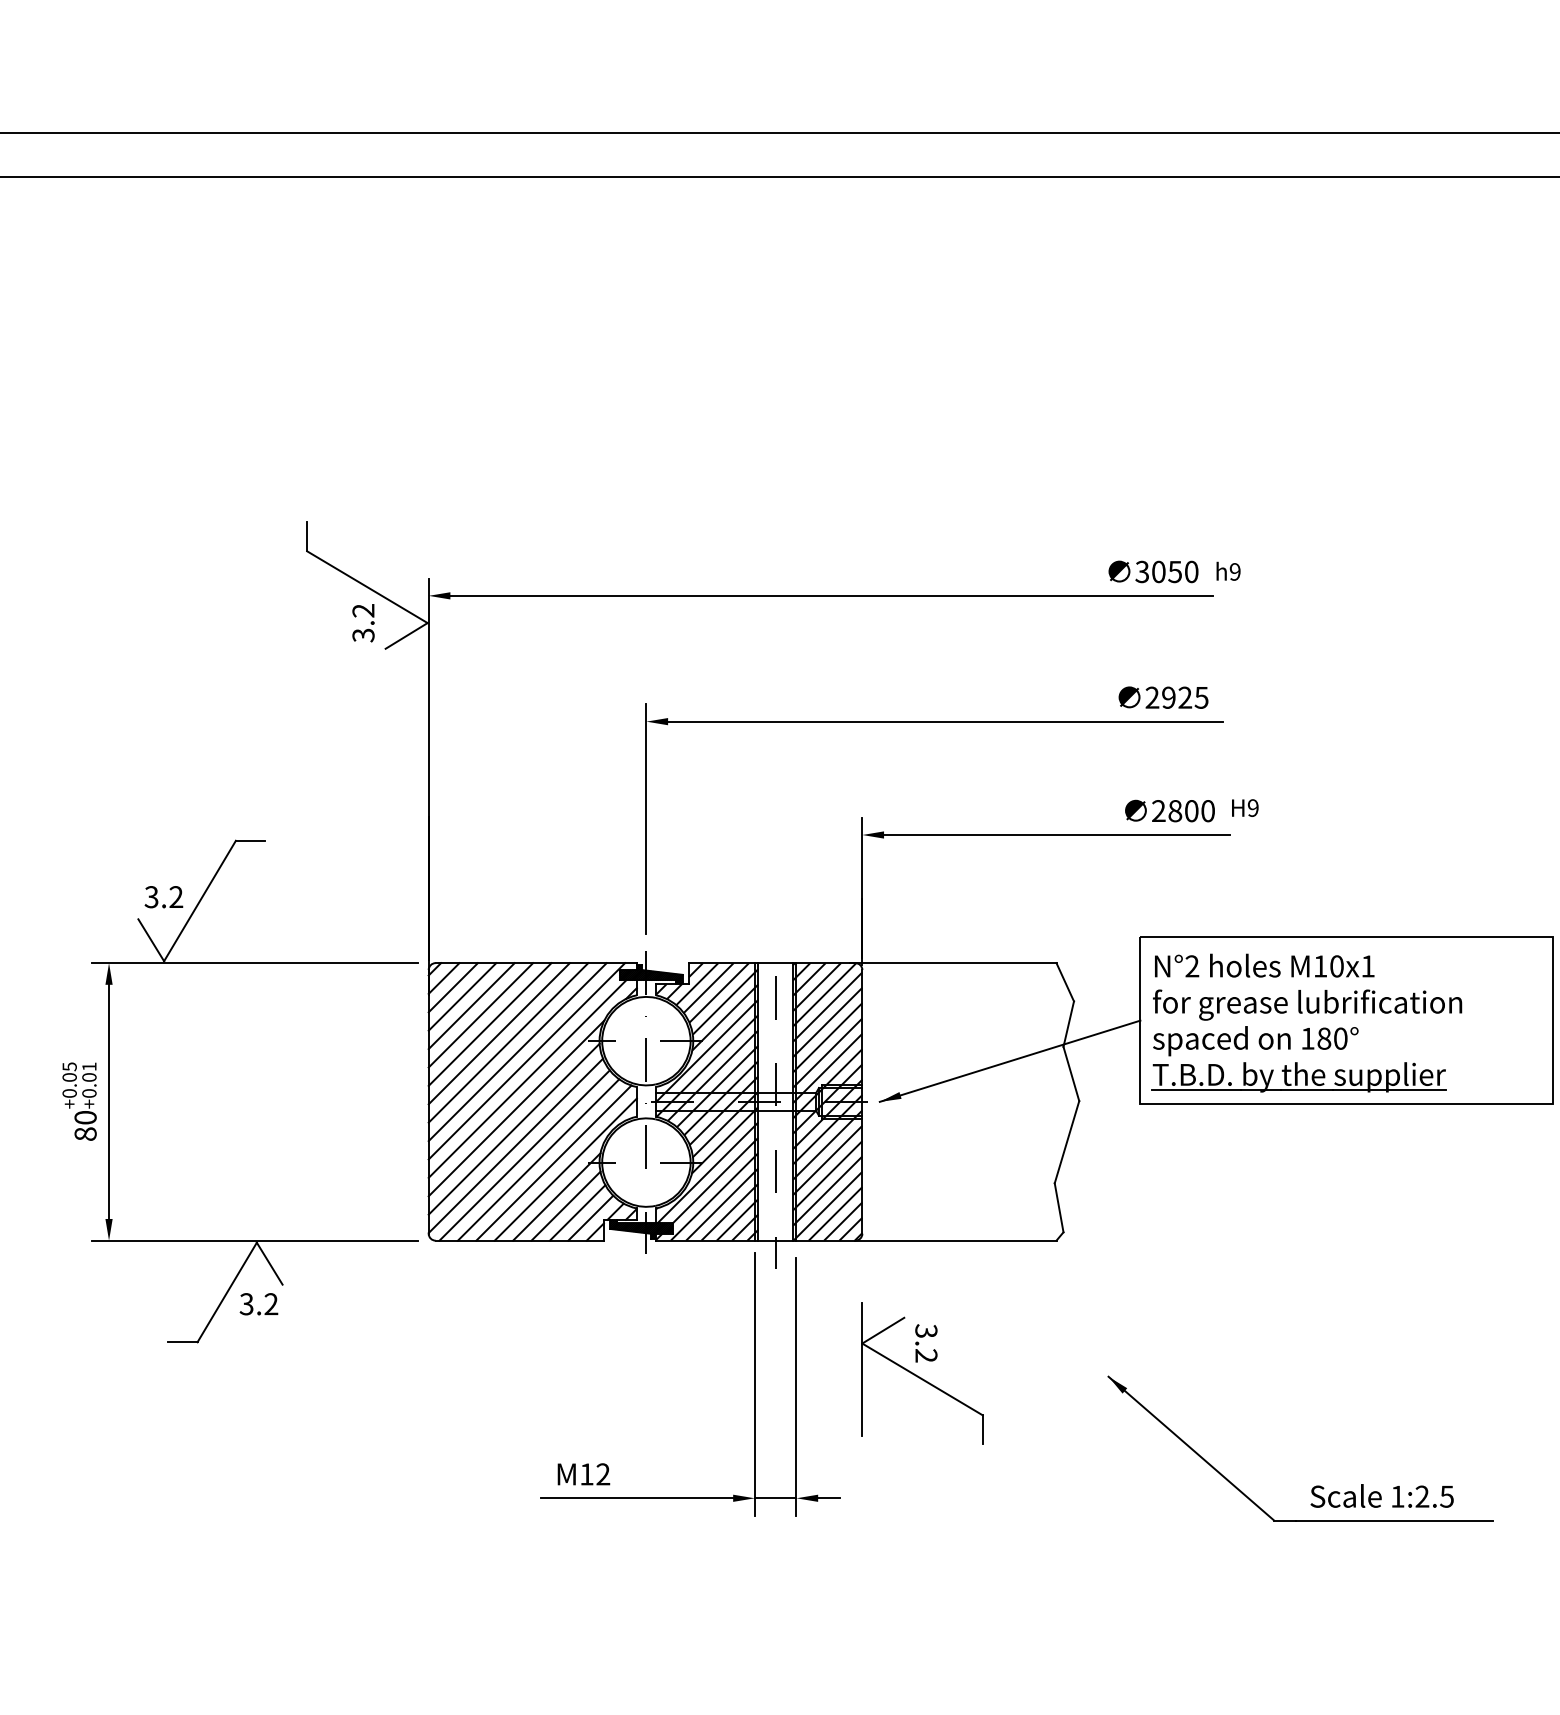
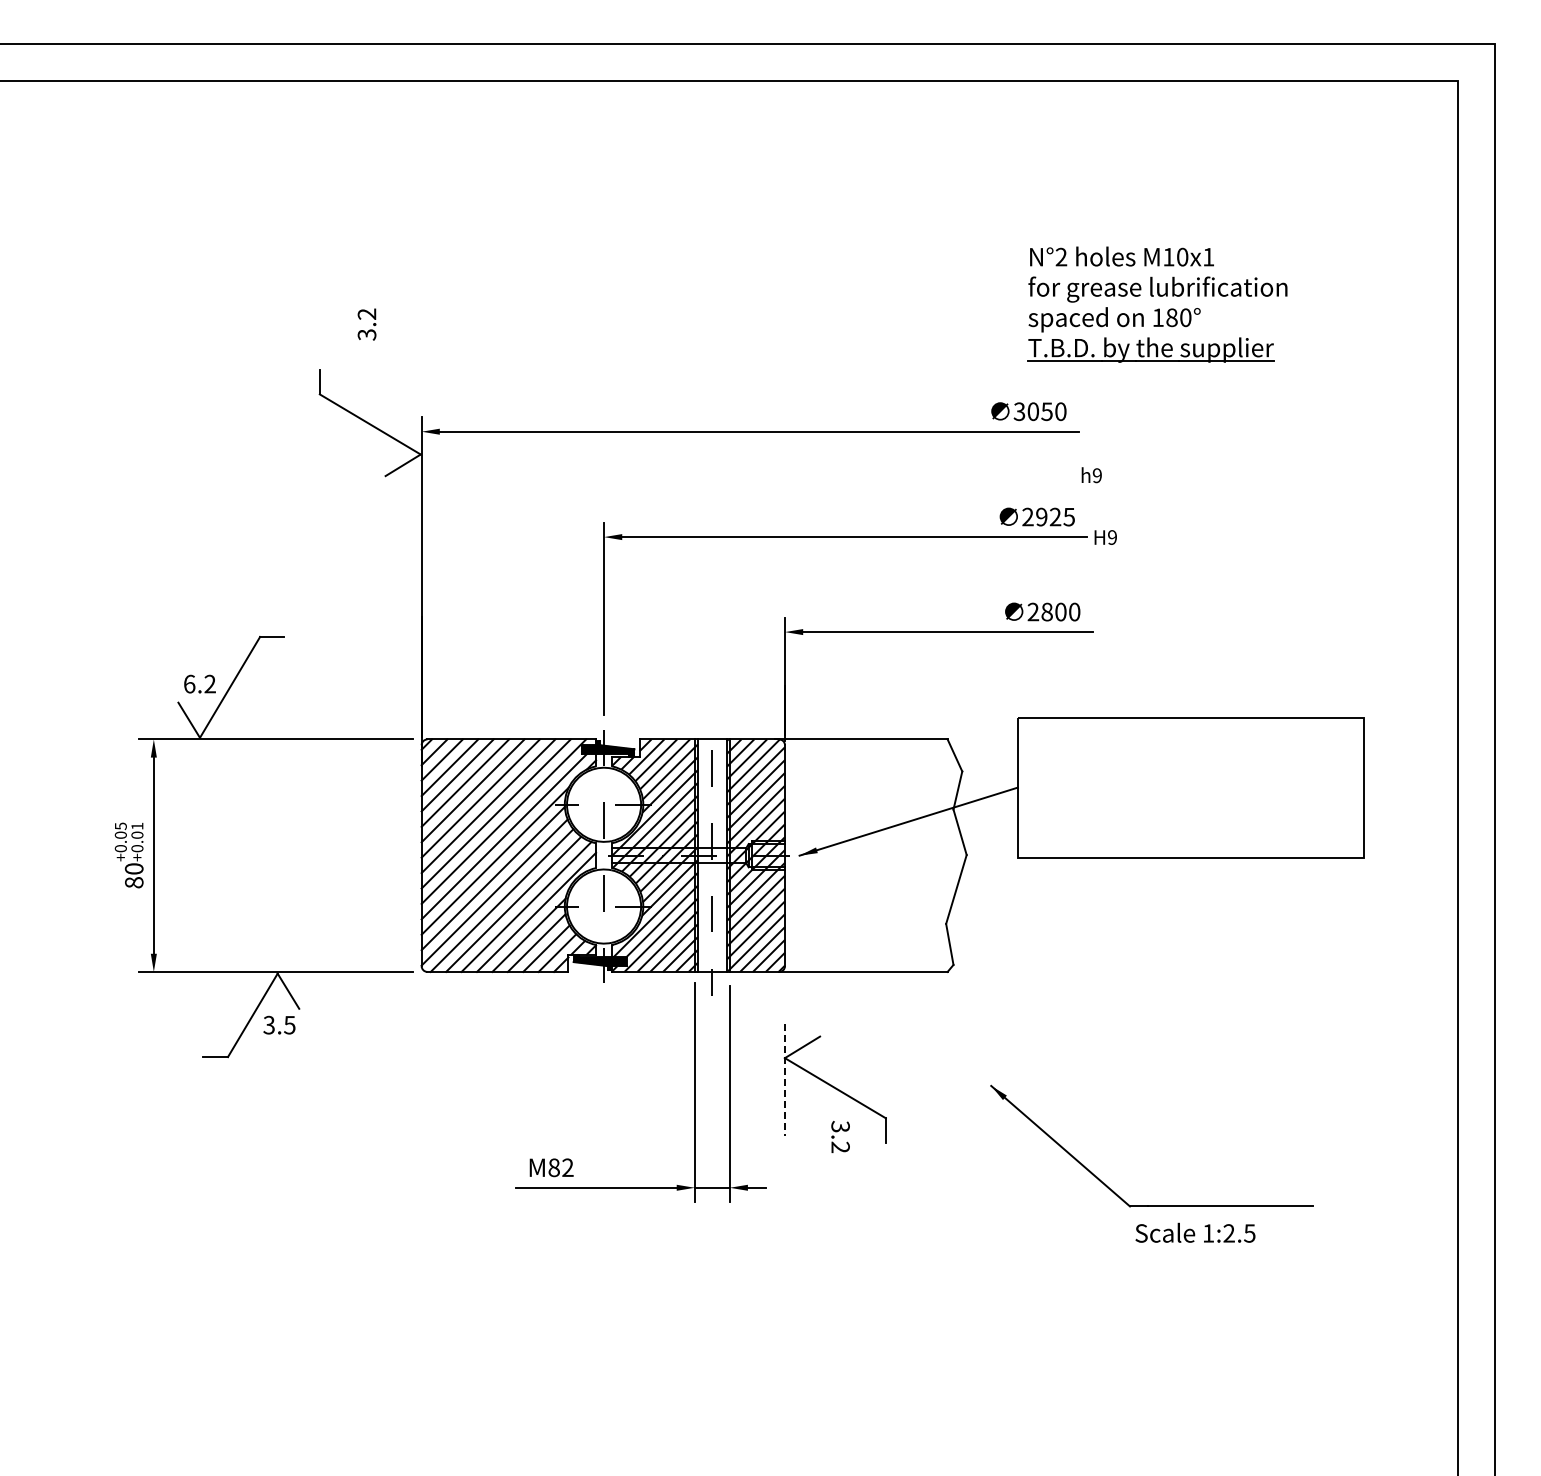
text: (1228, 571) -> (1091, 475), moved
text: (362, 623) -> (366, 324), moved
text: (1244, 808) -> (1105, 537), moved
text: (151, 896) -> (189, 683), 3.2 -> 6.2
part: (1306, 1022) -> (1157, 304), moved
text: (270, 1303) -> (289, 1024), 3.2 -> 3.5
text: (926, 1342) -> (840, 1136), moved
line: (861, 1369) -> (784, 1079), solid -> dashed
text: (586, 1474) -> (553, 1167), M12 -> M82
text: (1382, 1495) -> (1195, 1232), moved

